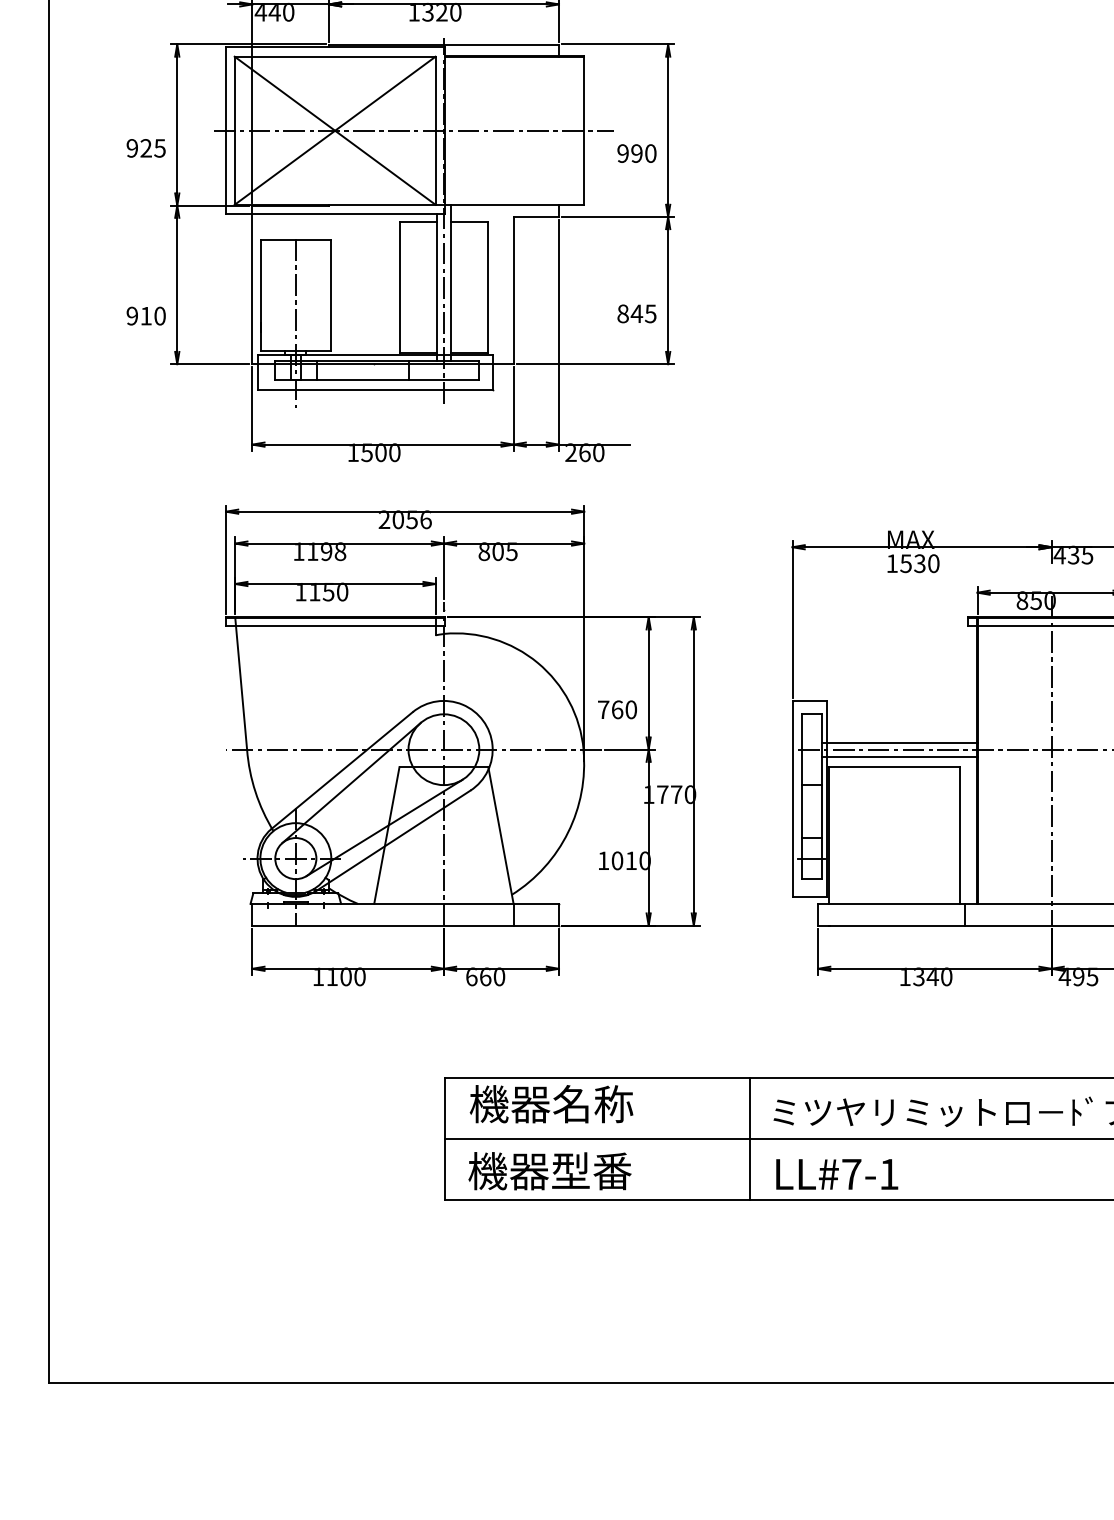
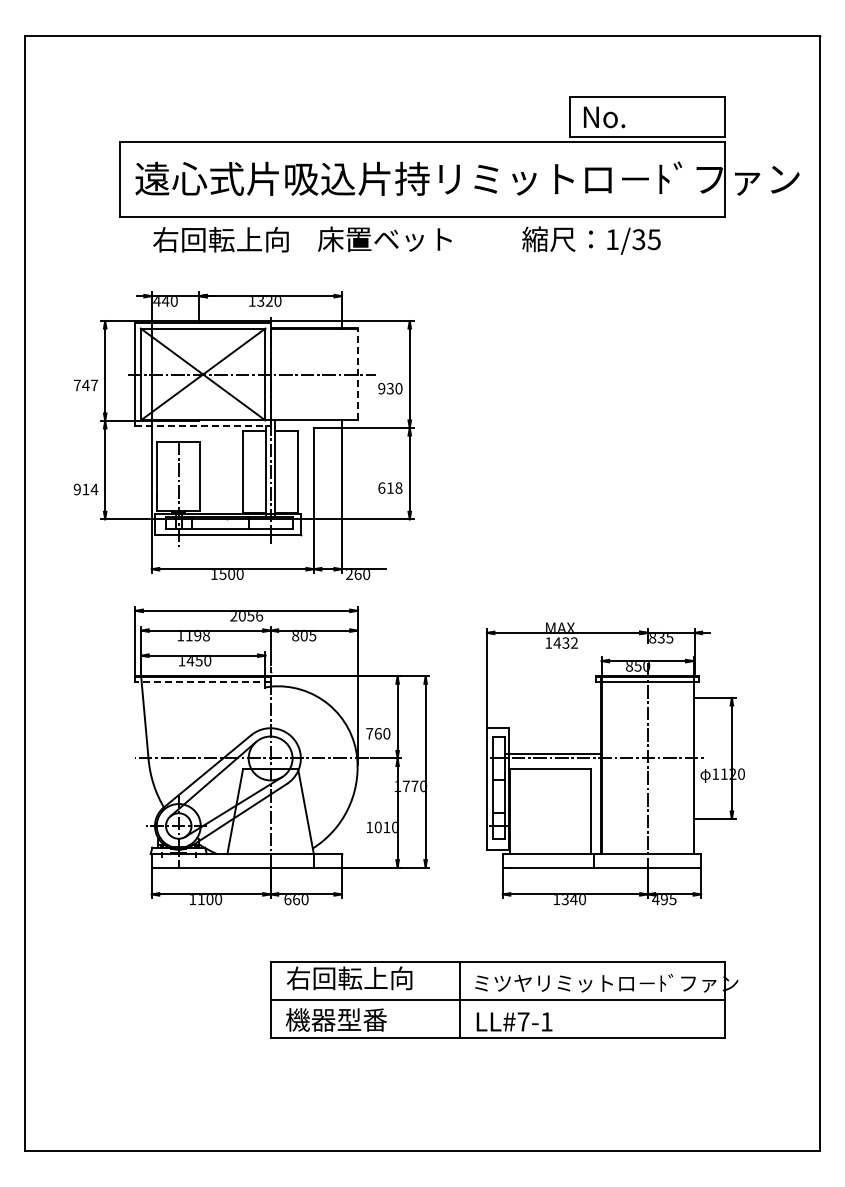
line: (583, 129) -> (357, 373), solid -> dashed
text: (145, 148) -> (85, 385), 925 -> 747
text: (635, 153) -> (389, 388), 990 -> 930
line: (335, 214) -> (203, 426), solid -> dashed
text: (637, 312) -> (390, 487), 845 -> 618
text: (160, 316) -> (94, 489), 910 -> 914
text: (1059, 556) -> (652, 638), 435 -> 835
text: (919, 562) -> (565, 642), 1530 -> 1432
text: (314, 593) -> (190, 661), 1150 -> 1450
line: (335, 625) -> (203, 681), solid -> dashed
line: (898, 756) -> (552, 762), removed
text: (571, 1104) -> (349, 978), 機器名称 -> 右回転上向

